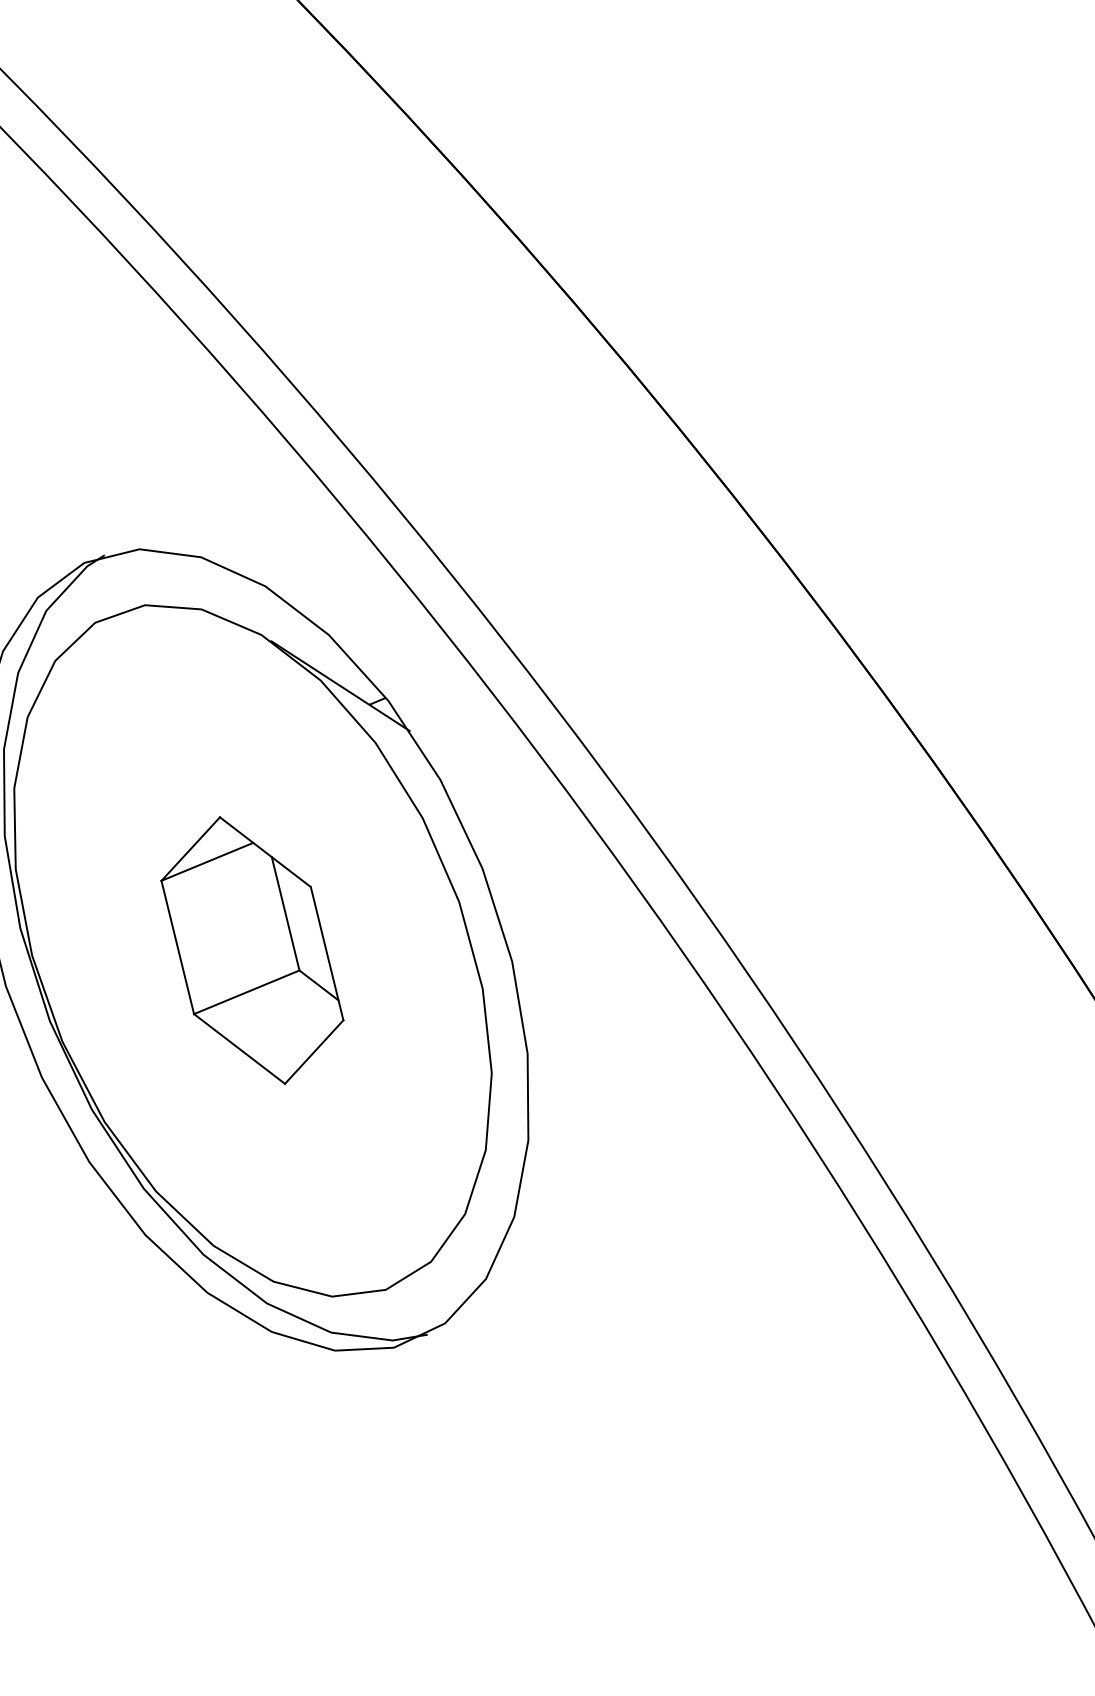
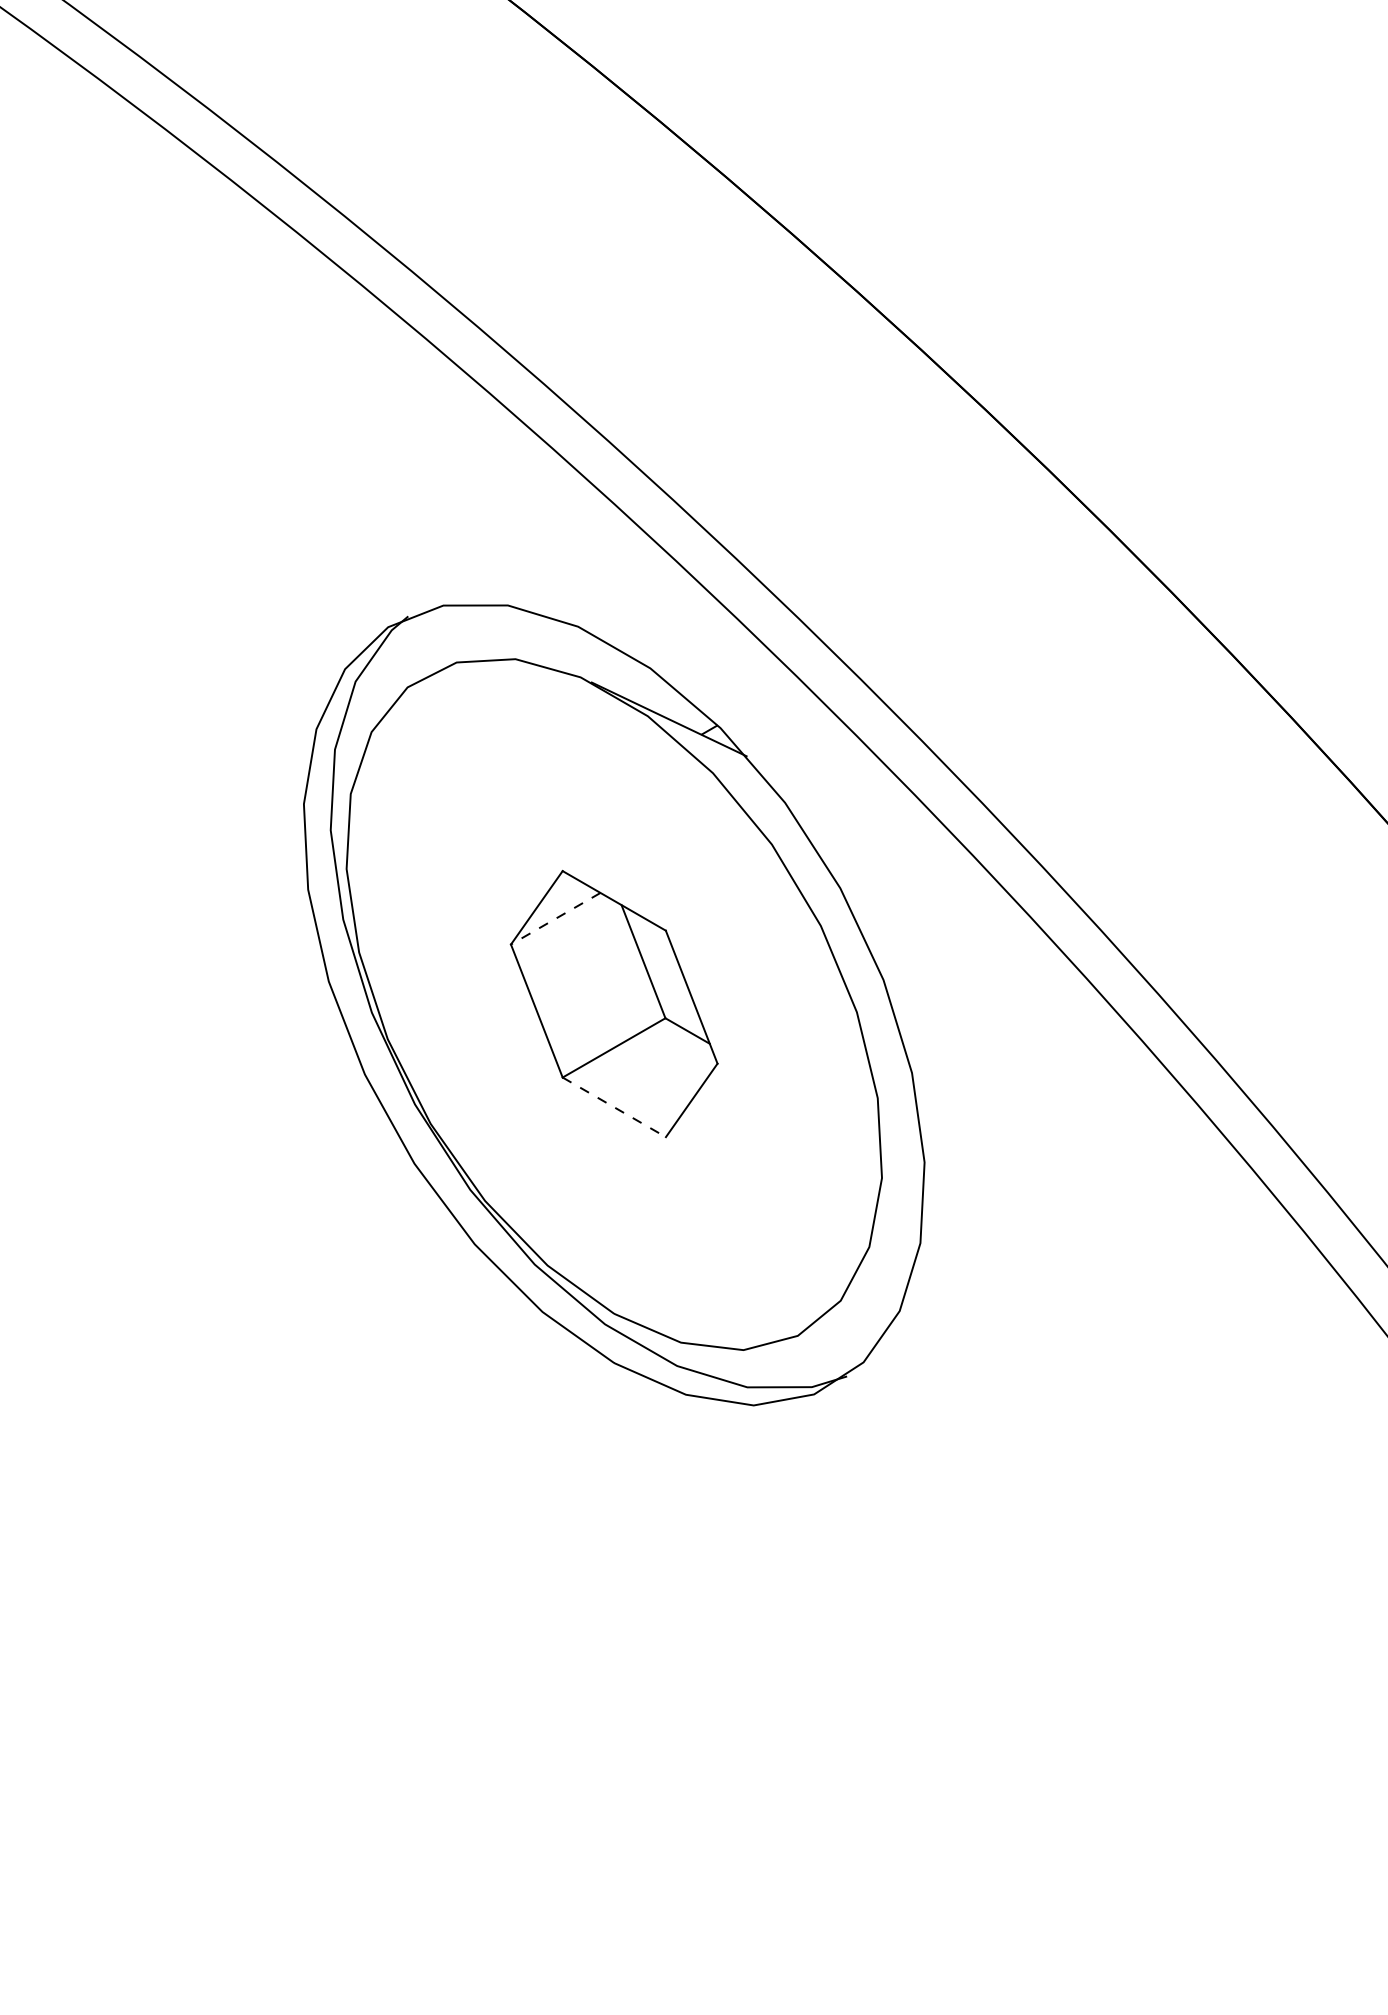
line: (207, 861) -> (555, 918), solid -> dashed
line: (239, 1049) -> (614, 1107), solid -> dashed

